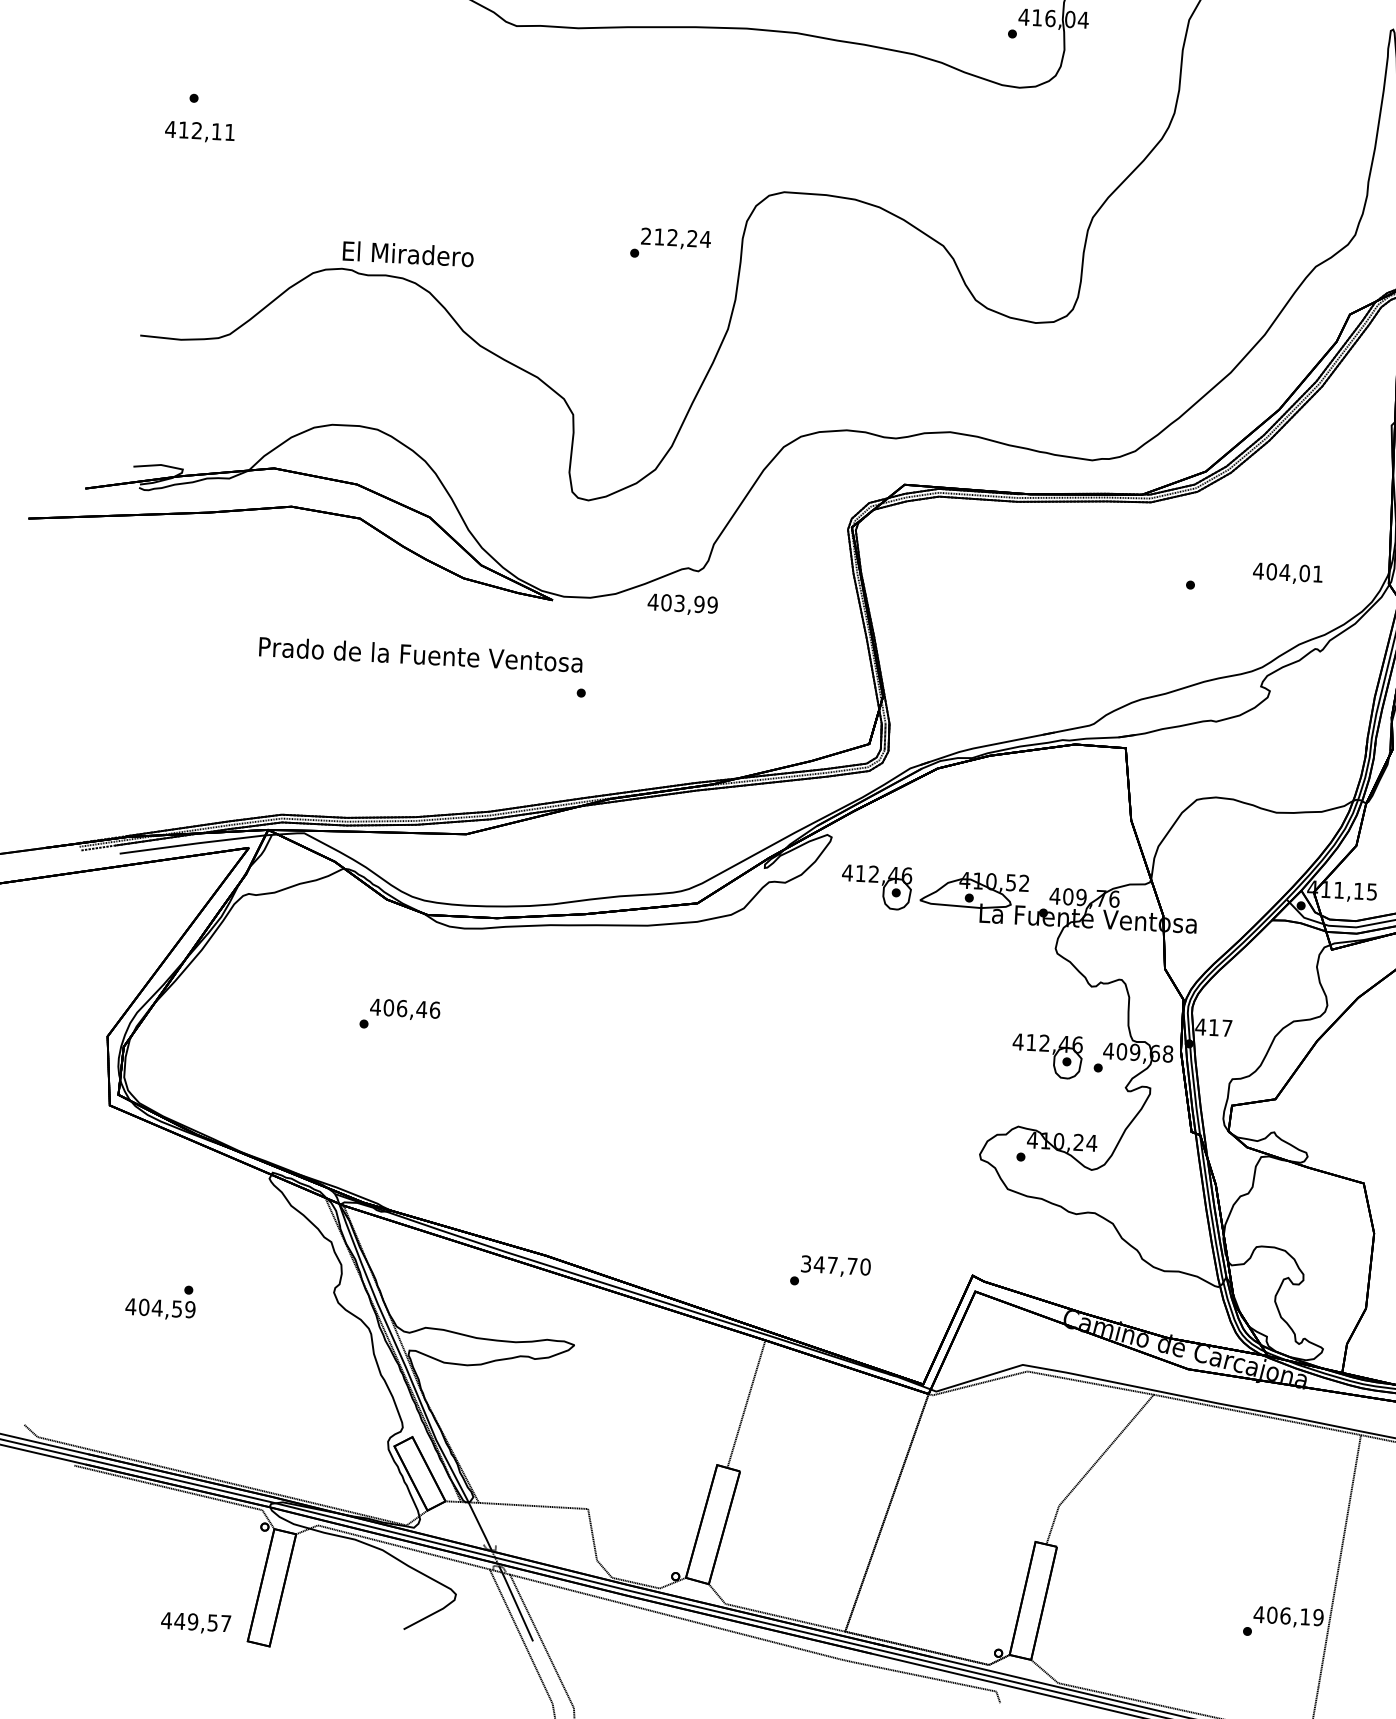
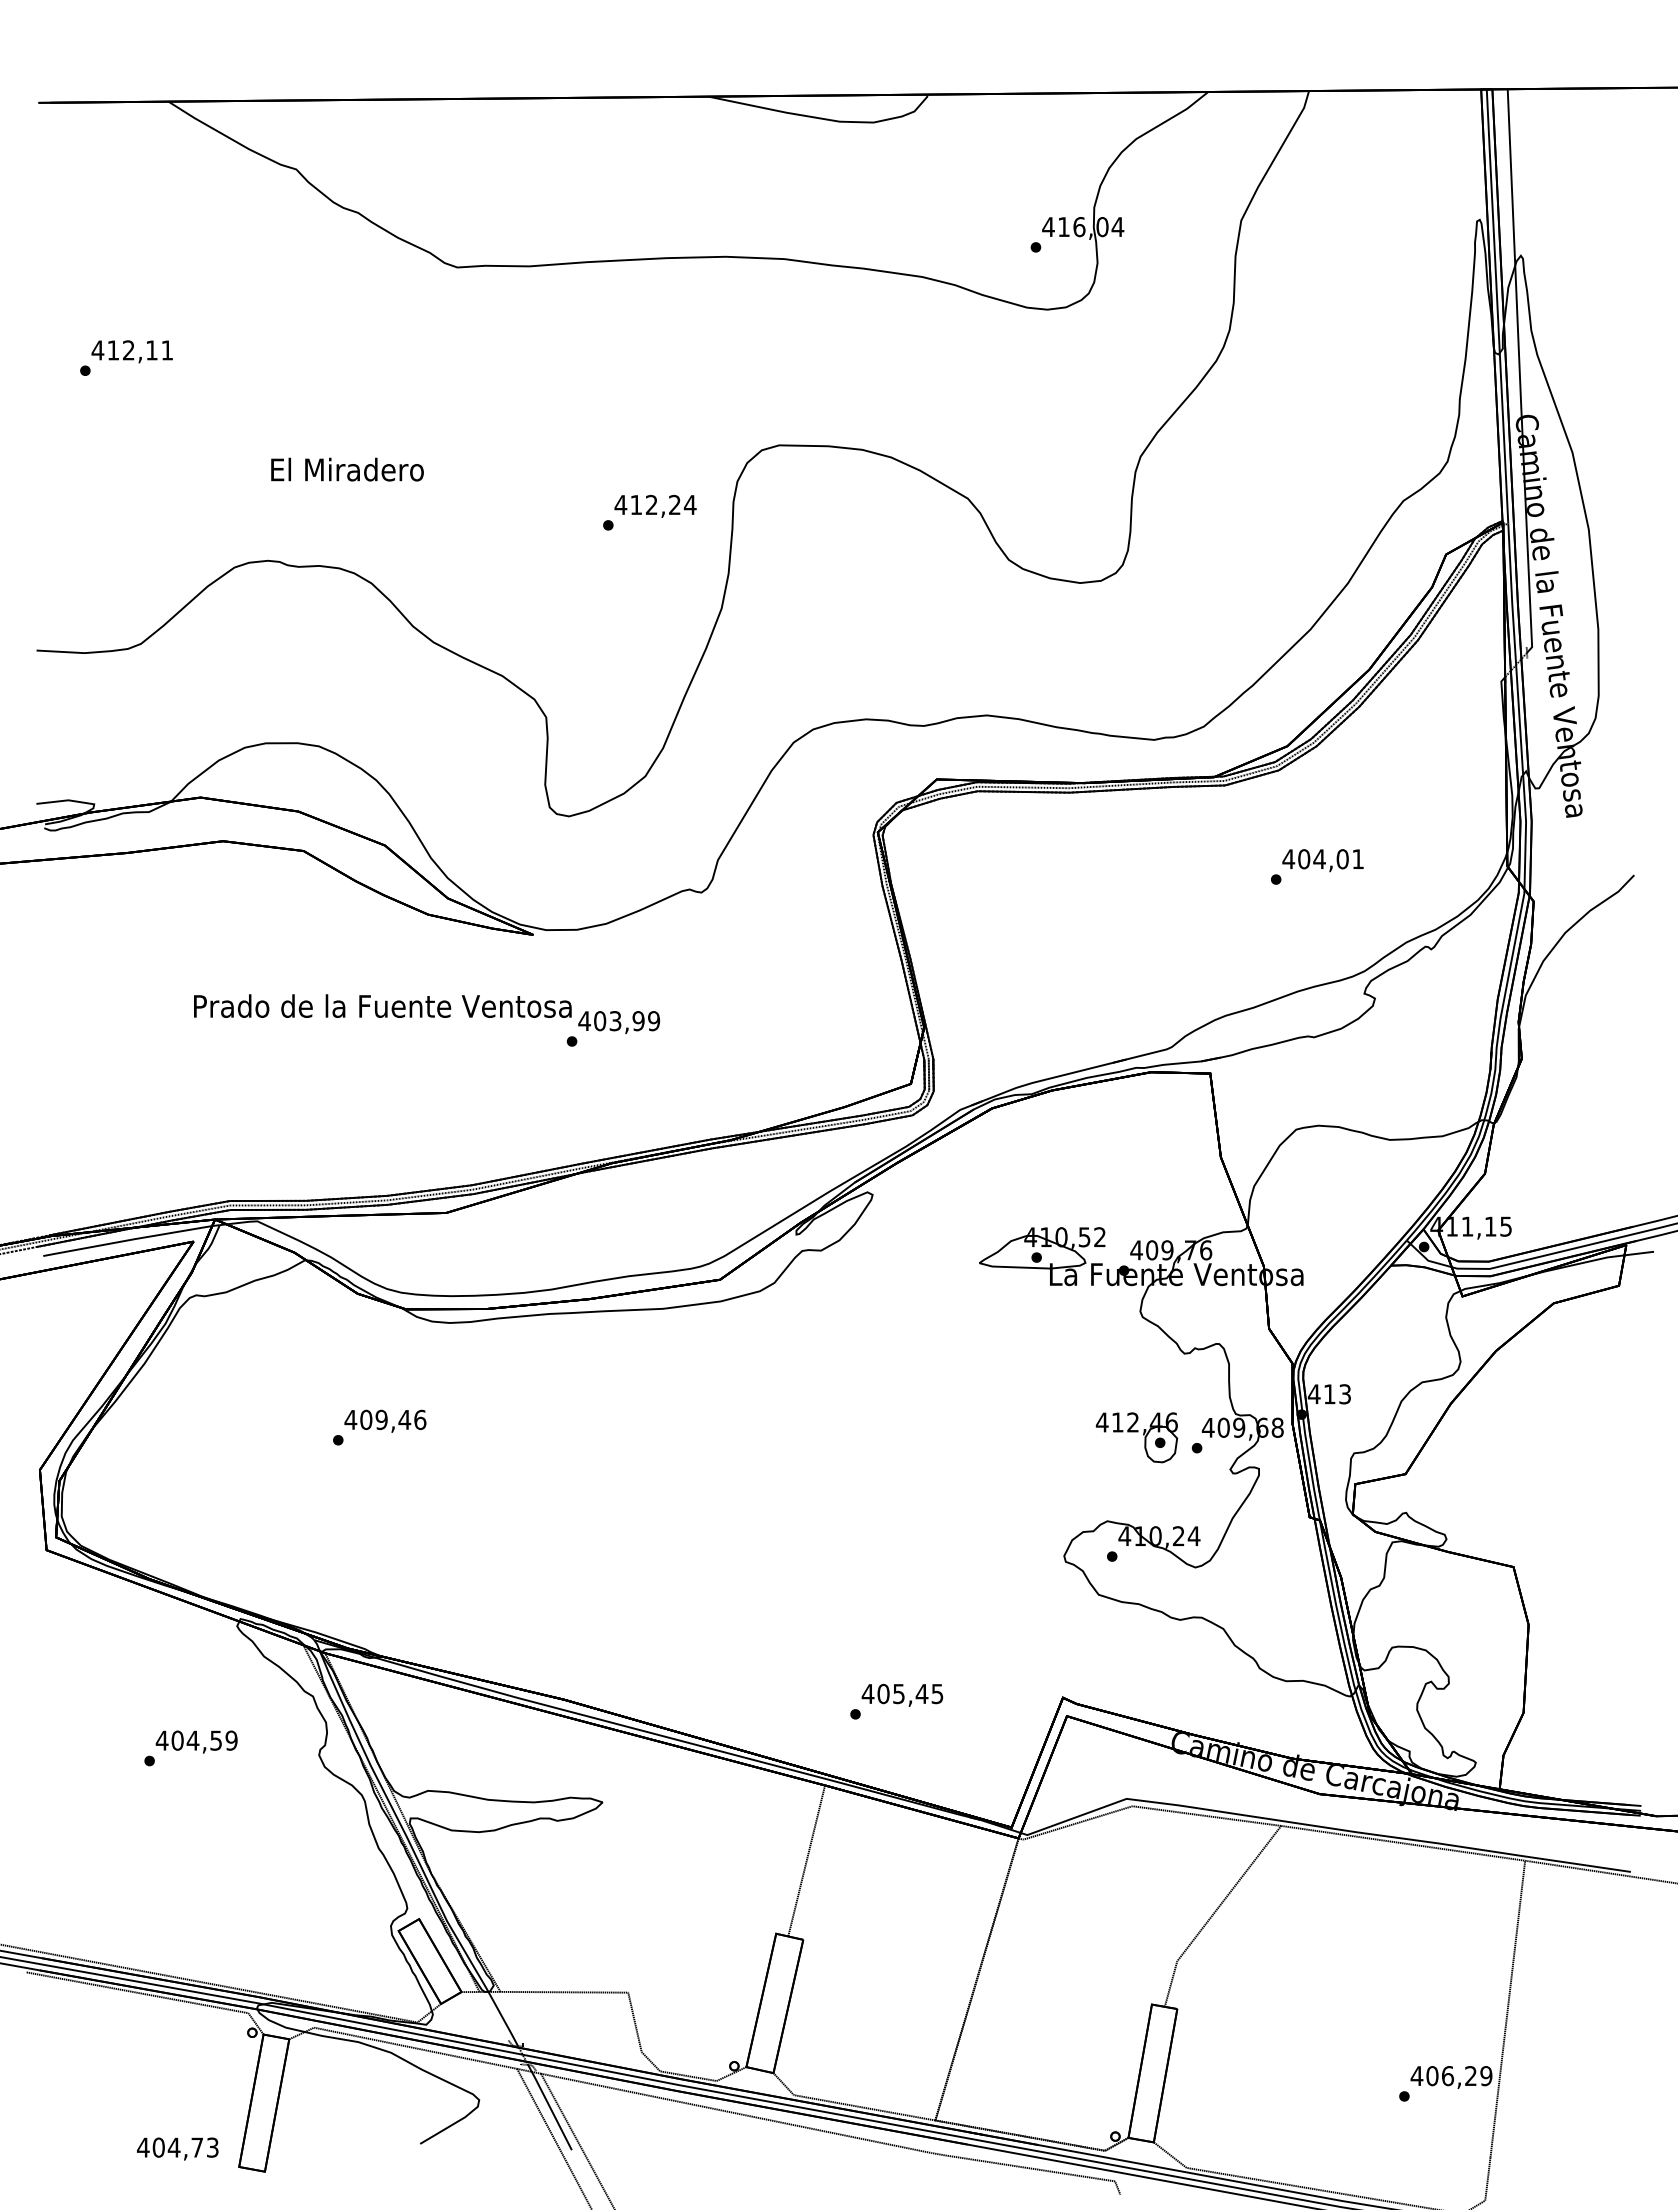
text: (199, 131) -> (131, 351), moved
text: (645, 235) -> (620, 504), 212,24 -> 412,24
text: (408, 253) -> (347, 469), moved
text: (1287, 573) -> (1322, 860), moved
text: (682, 604) -> (618, 1022), moved
part: (876, 887) -> (927, 1250), removed
text: (401, 1008) -> (381, 1419), 406,46 -> 409,46
text: (1226, 1028) -> (1344, 1394), 417 -> 413
text: (835, 1265) -> (902, 1693), 347,70 -> 405,45
text: (160, 1308) -> (196, 1741), moved
text: (1304, 1616) -> (1470, 2075), 406,19 -> 406,29
text: (202, 1622) -> (185, 2147), 449,57 -> 404,73

